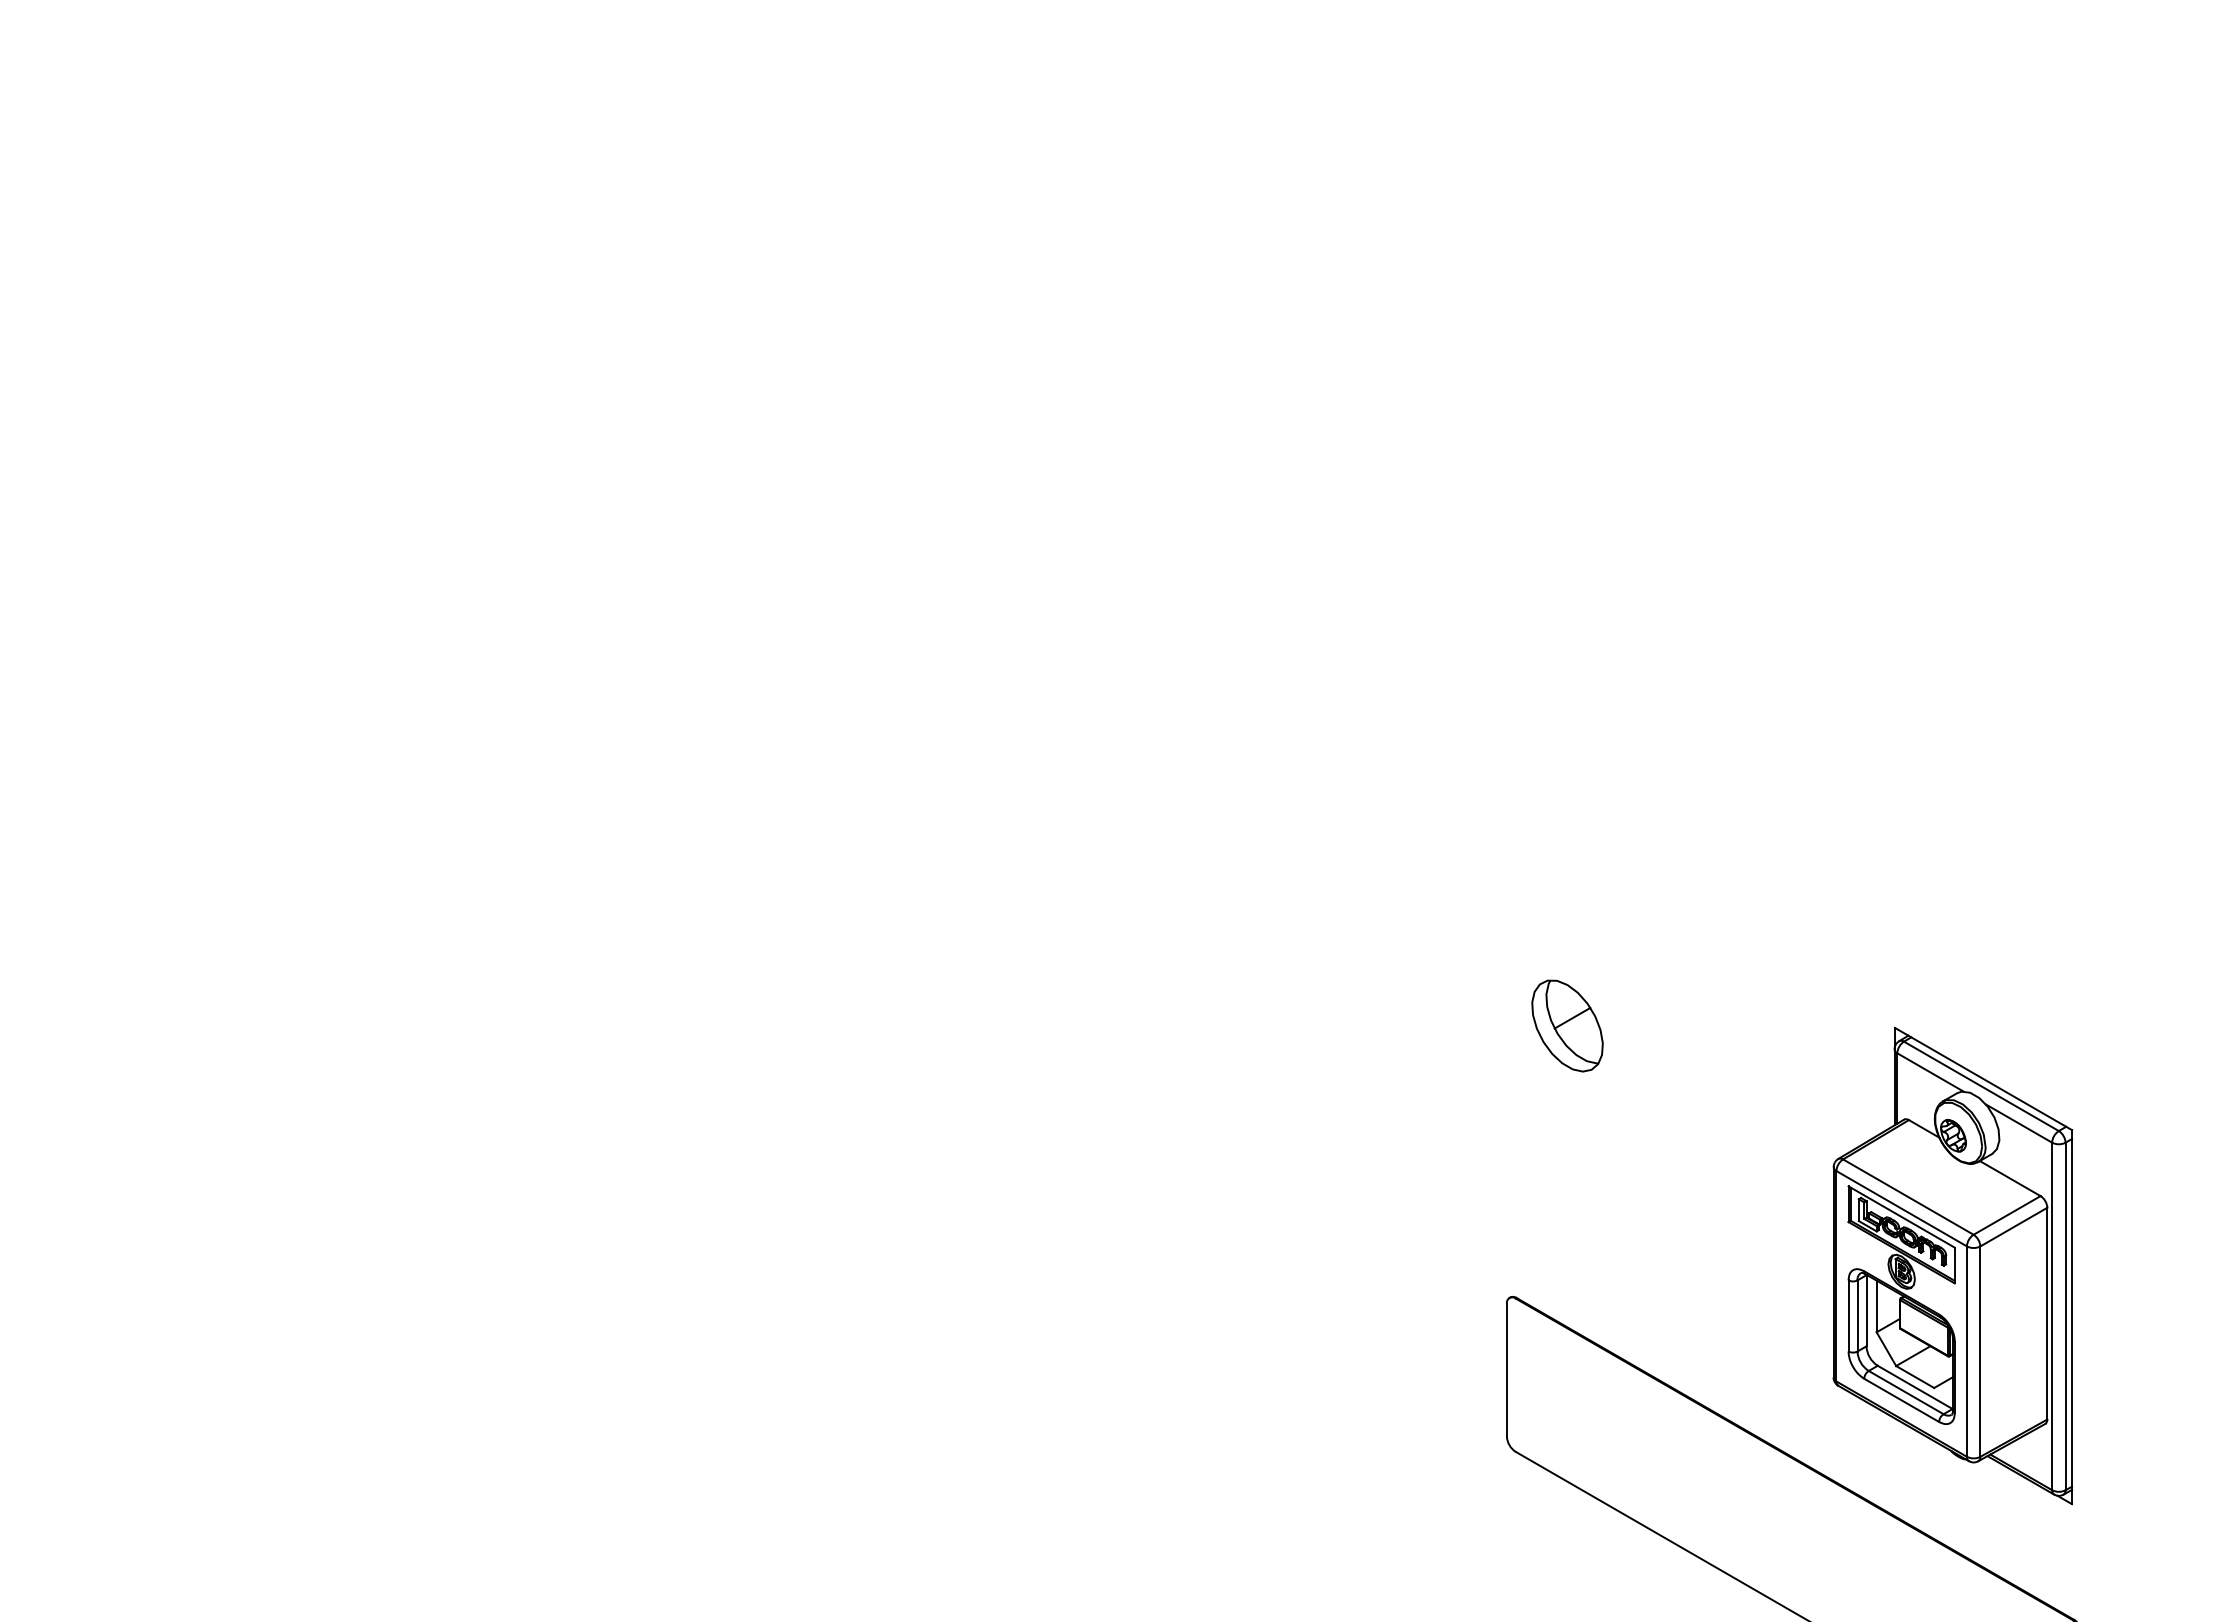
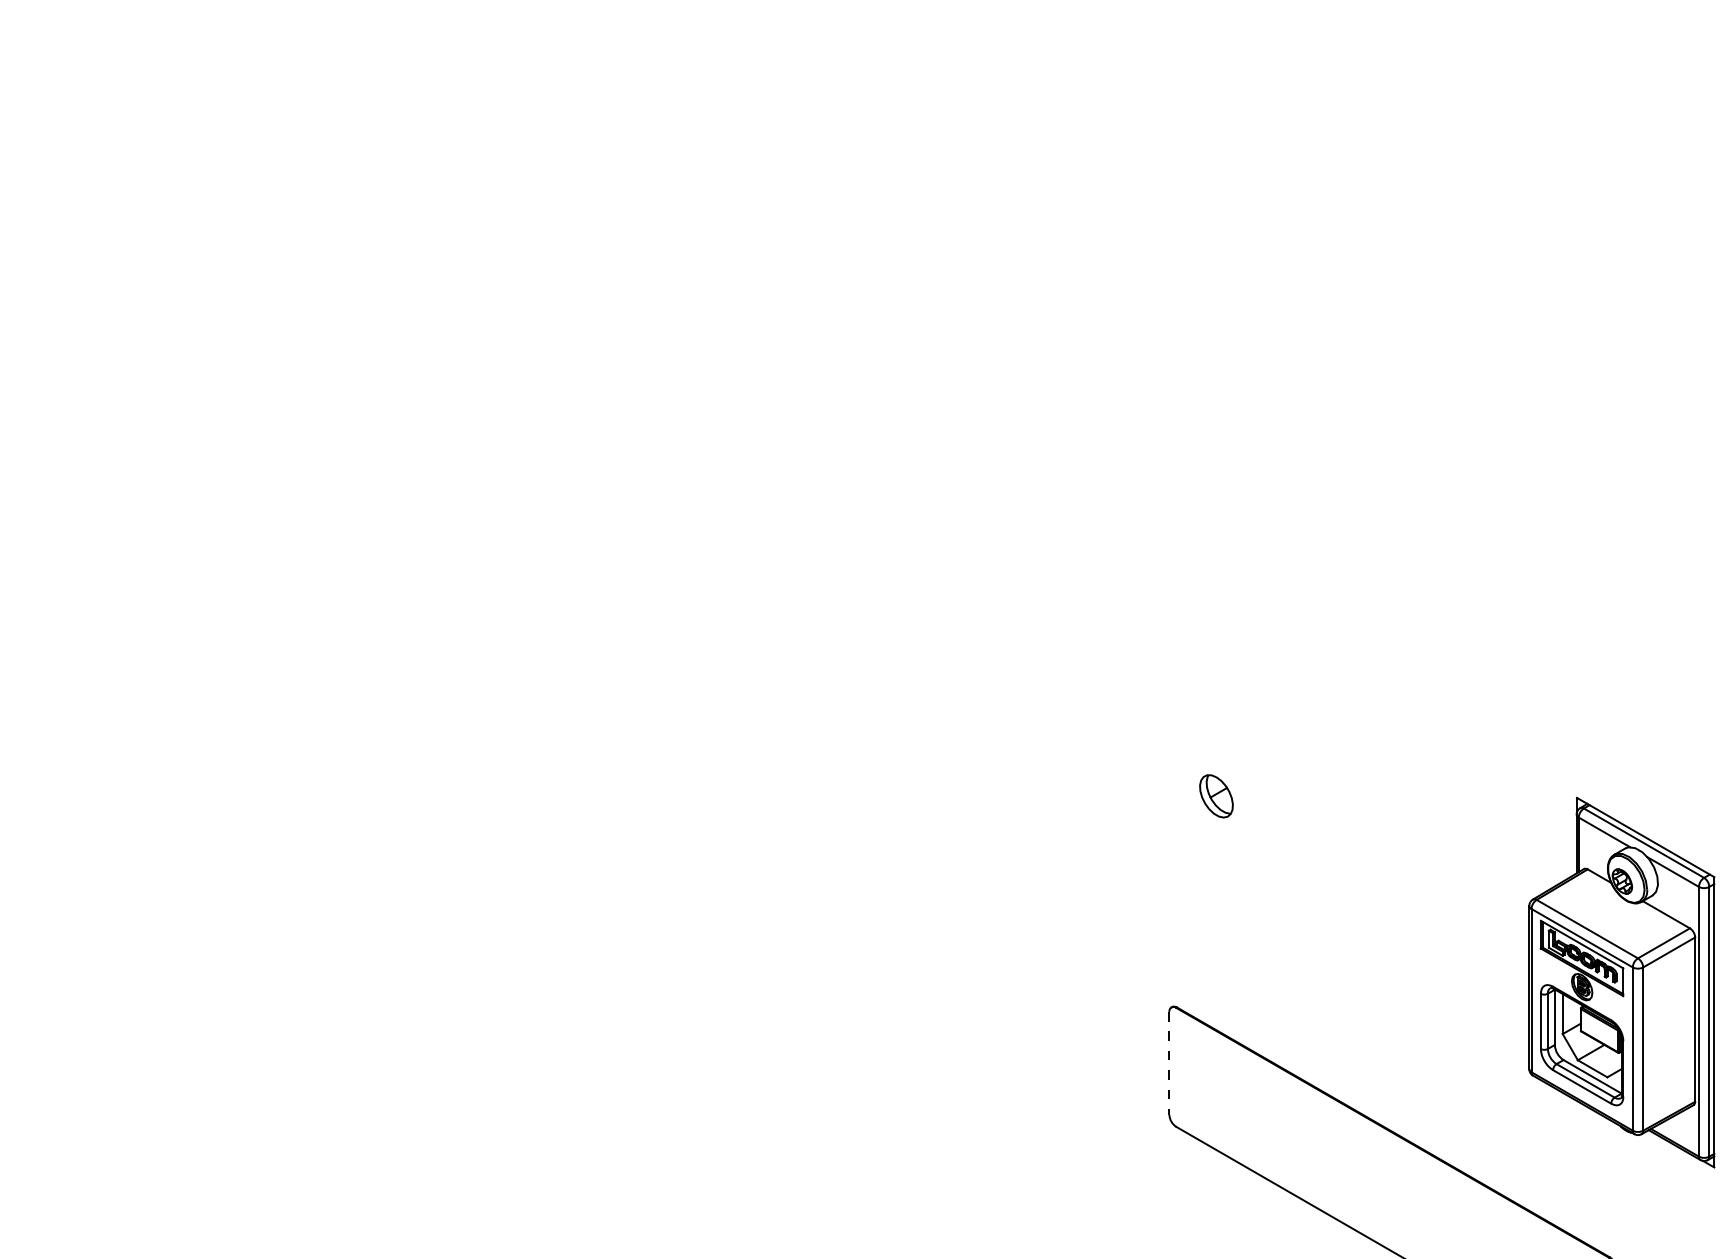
part: (1567, 1025) -> (1216, 795), size x0.6
part: (1952, 1265) -> (1621, 982), moved
line: (1506, 1370) -> (1169, 1063), solid -> dashed

